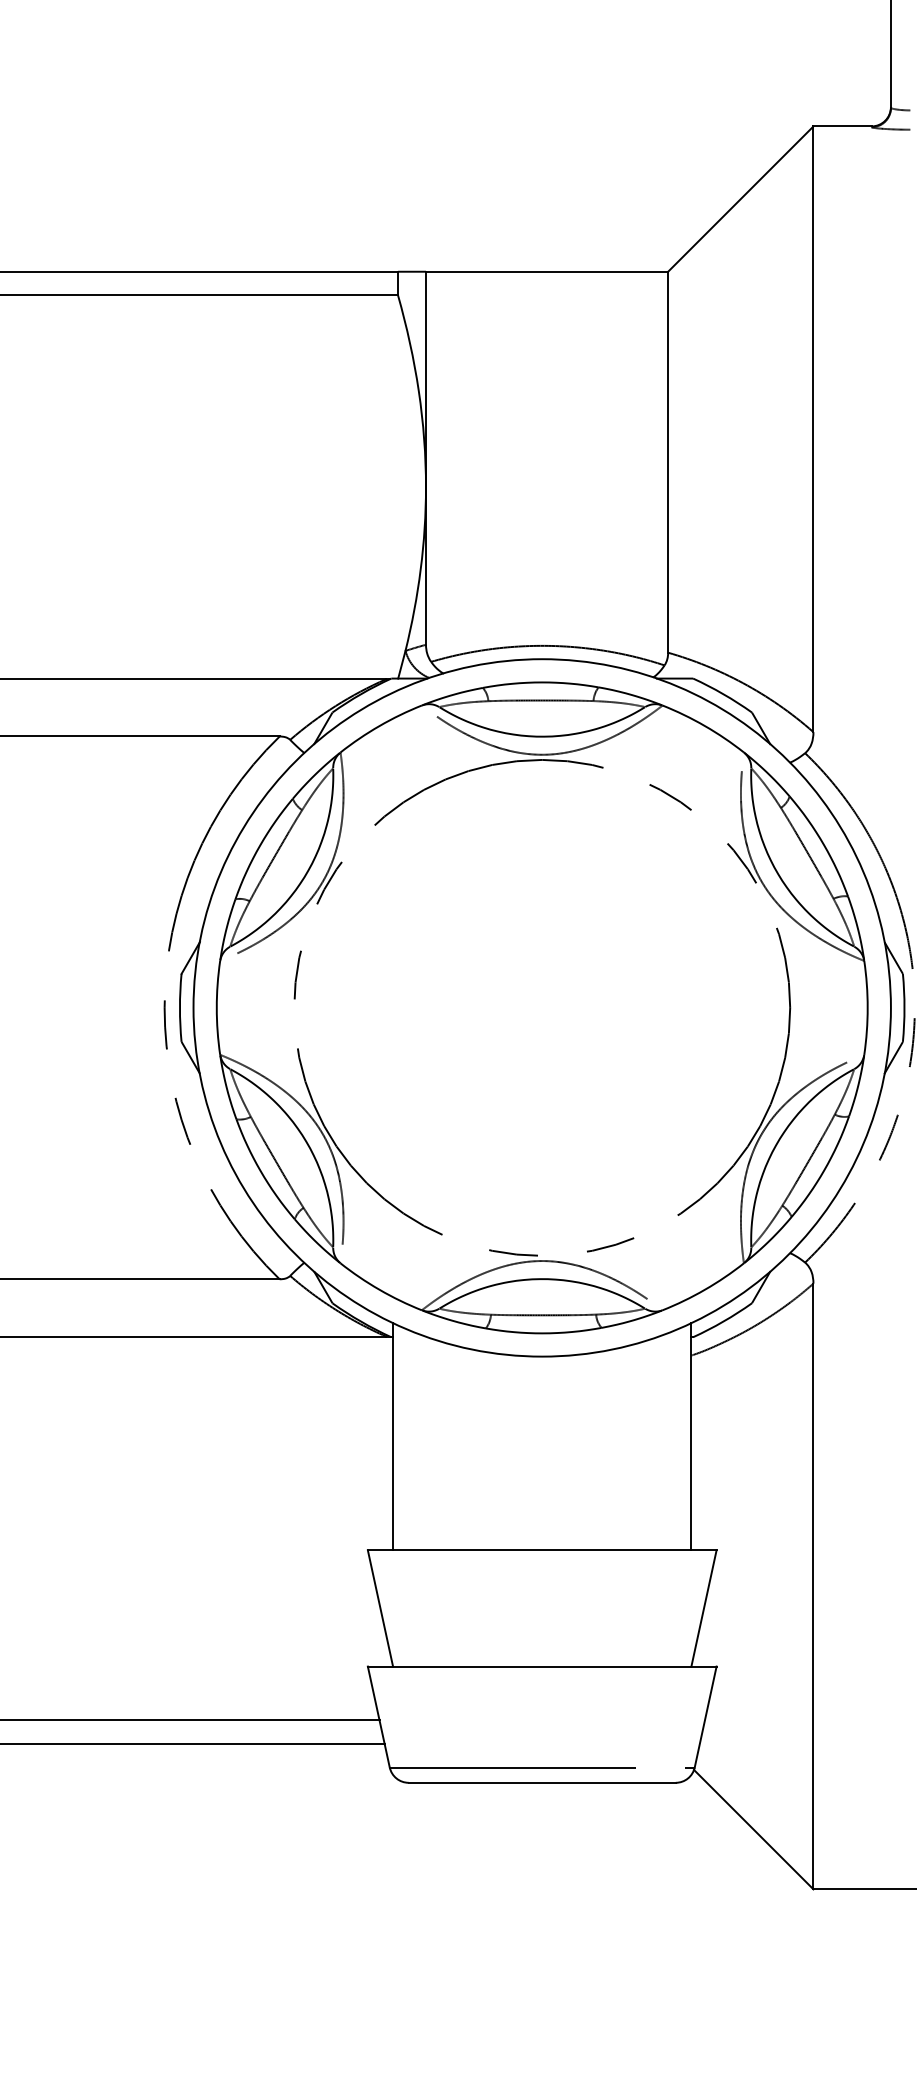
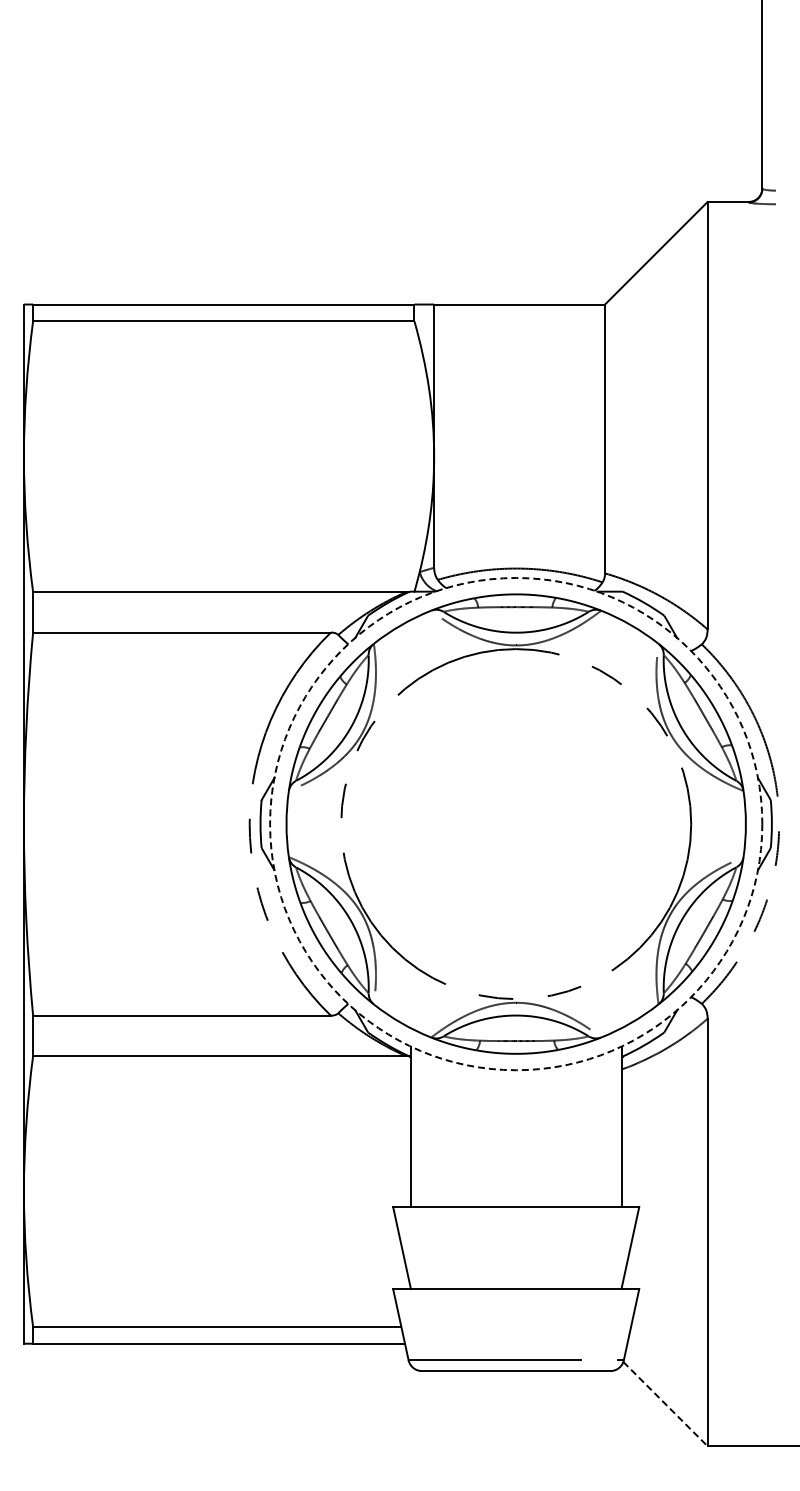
circle: (542, 1008) -> (516, 824), solid -> dashed
line: (753, 1830) -> (665, 1404), solid -> dashed

